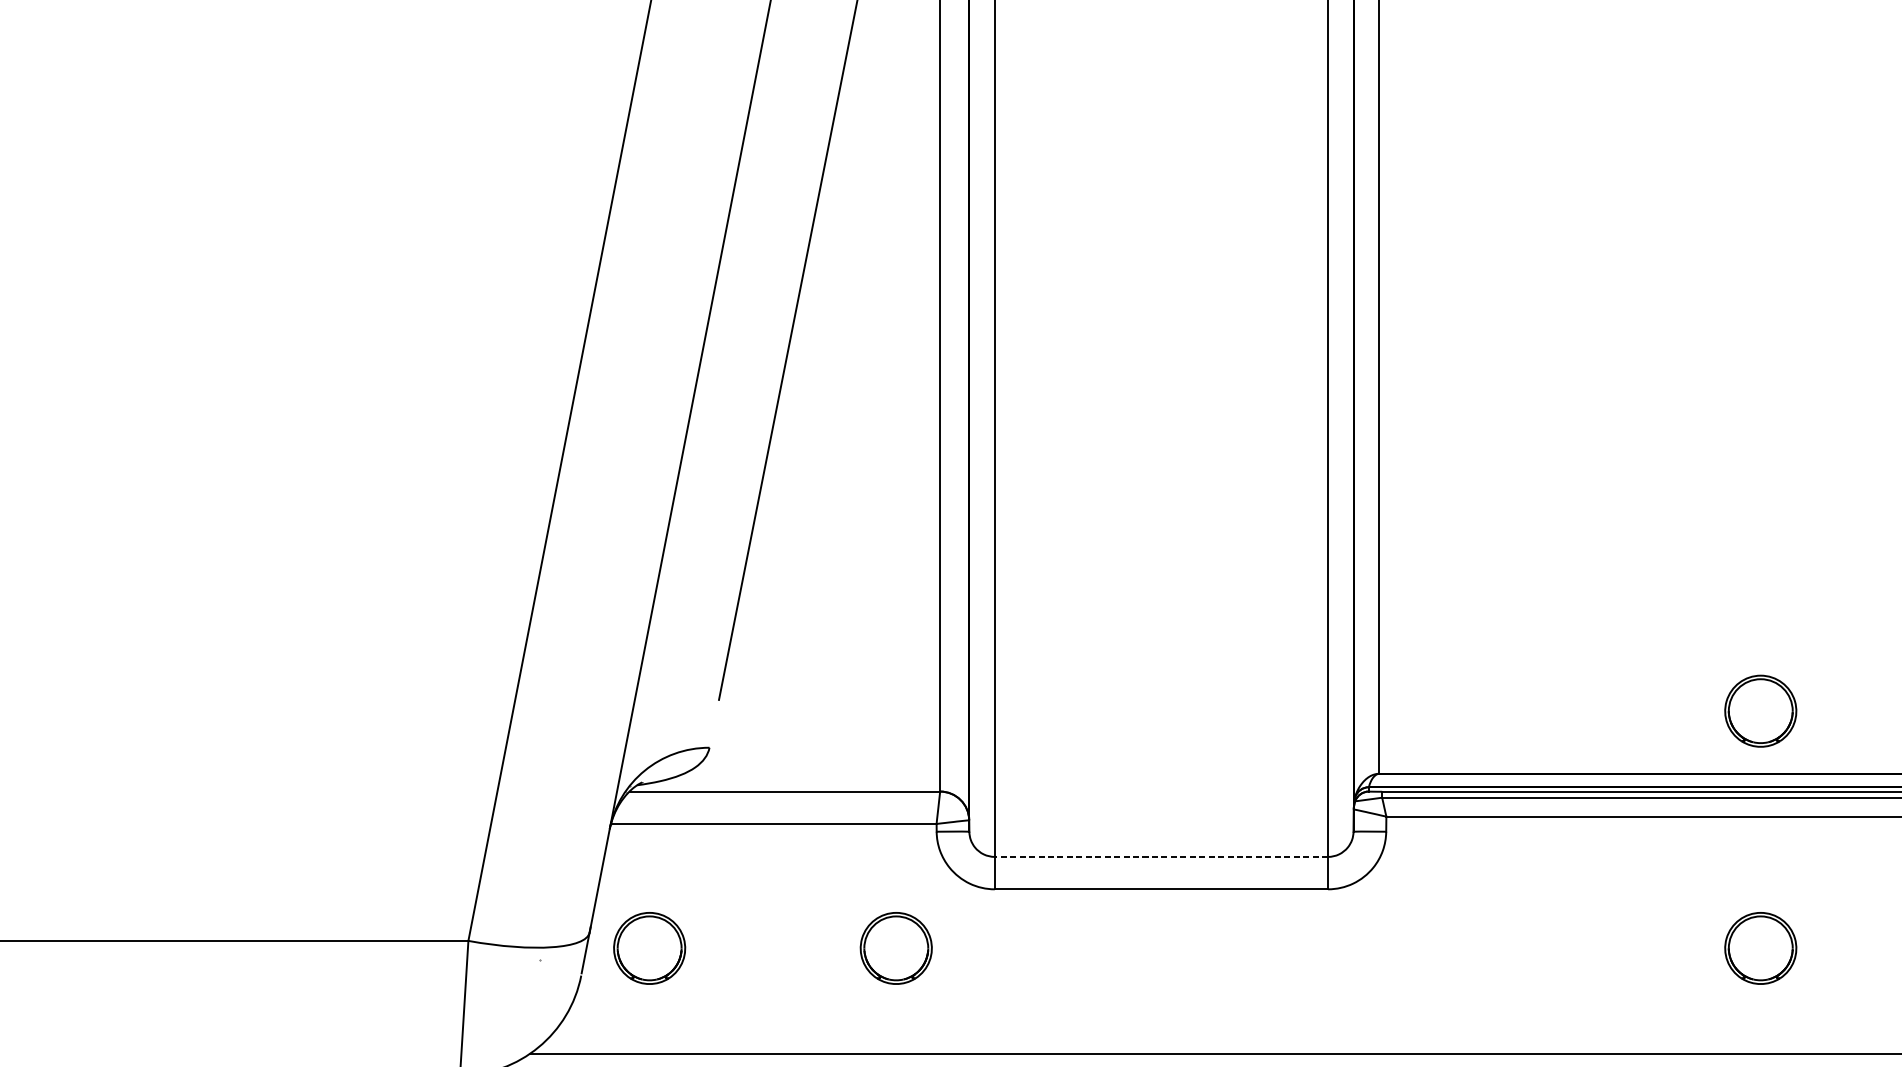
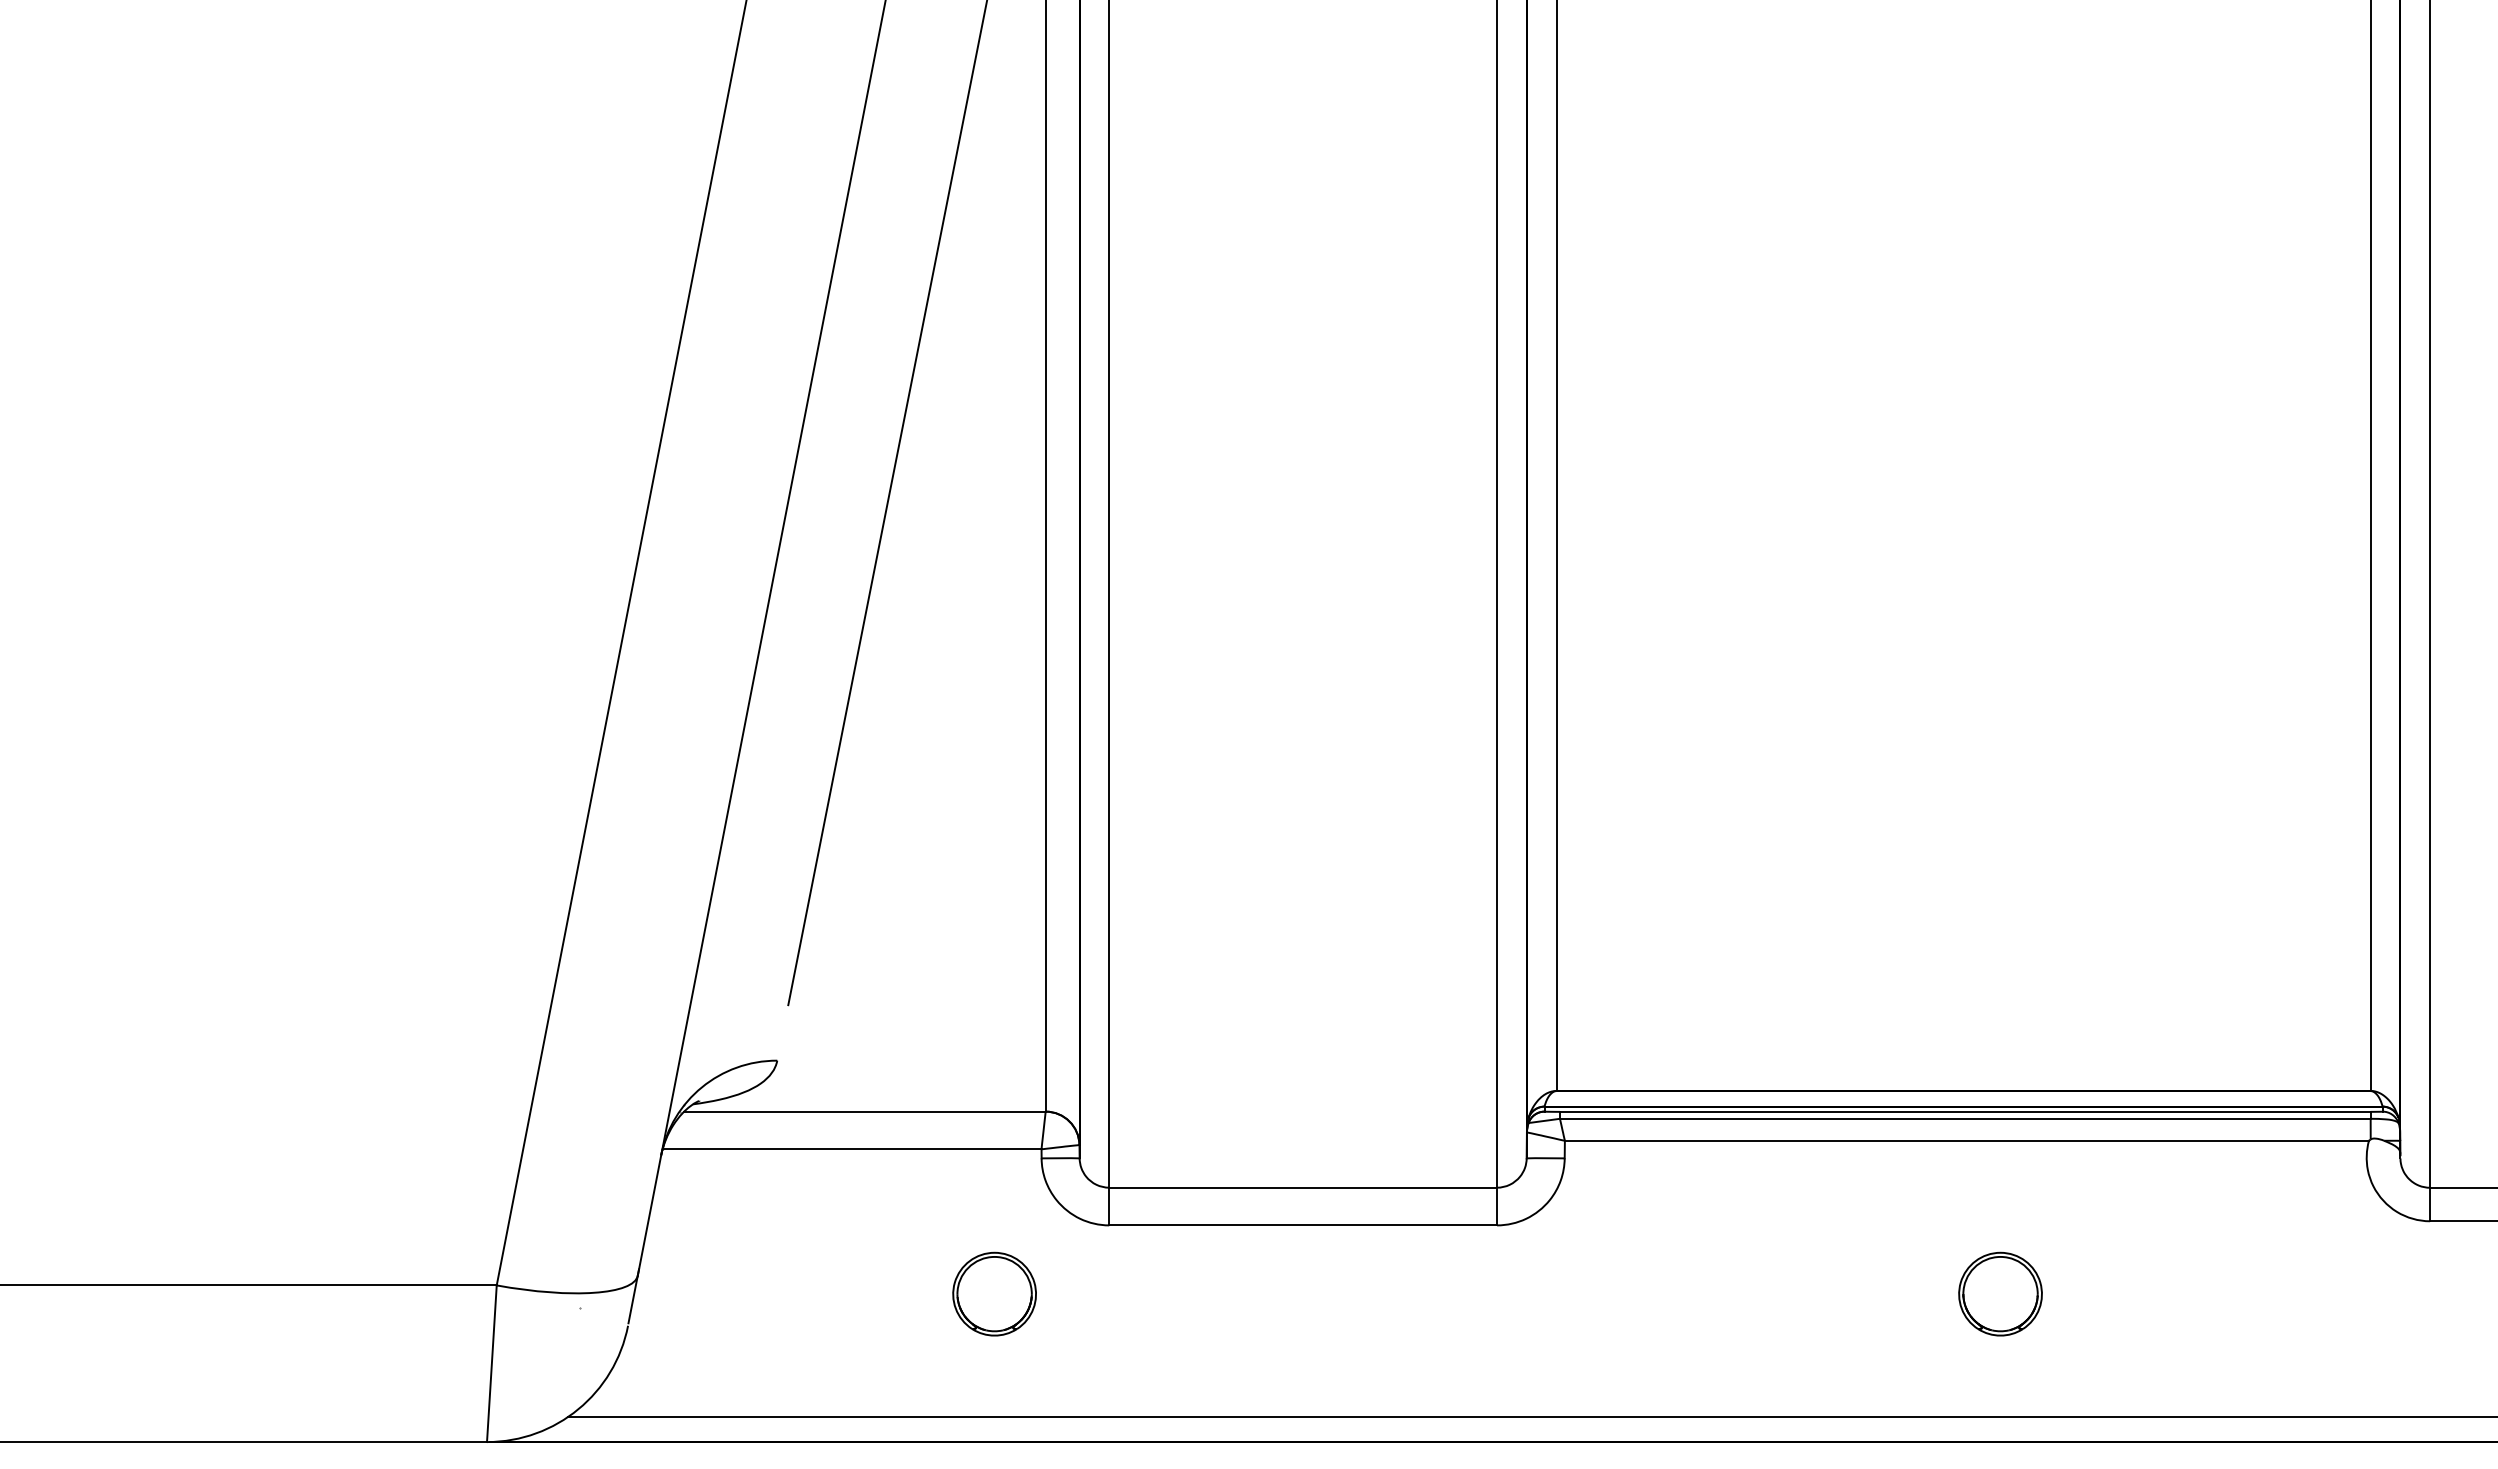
part: (1760, 710) -> (2000, 1017), removed
line: (1161, 856) -> (1303, 1187), dashed -> solid
part: (649, 947) -> (707, 1293), removed

